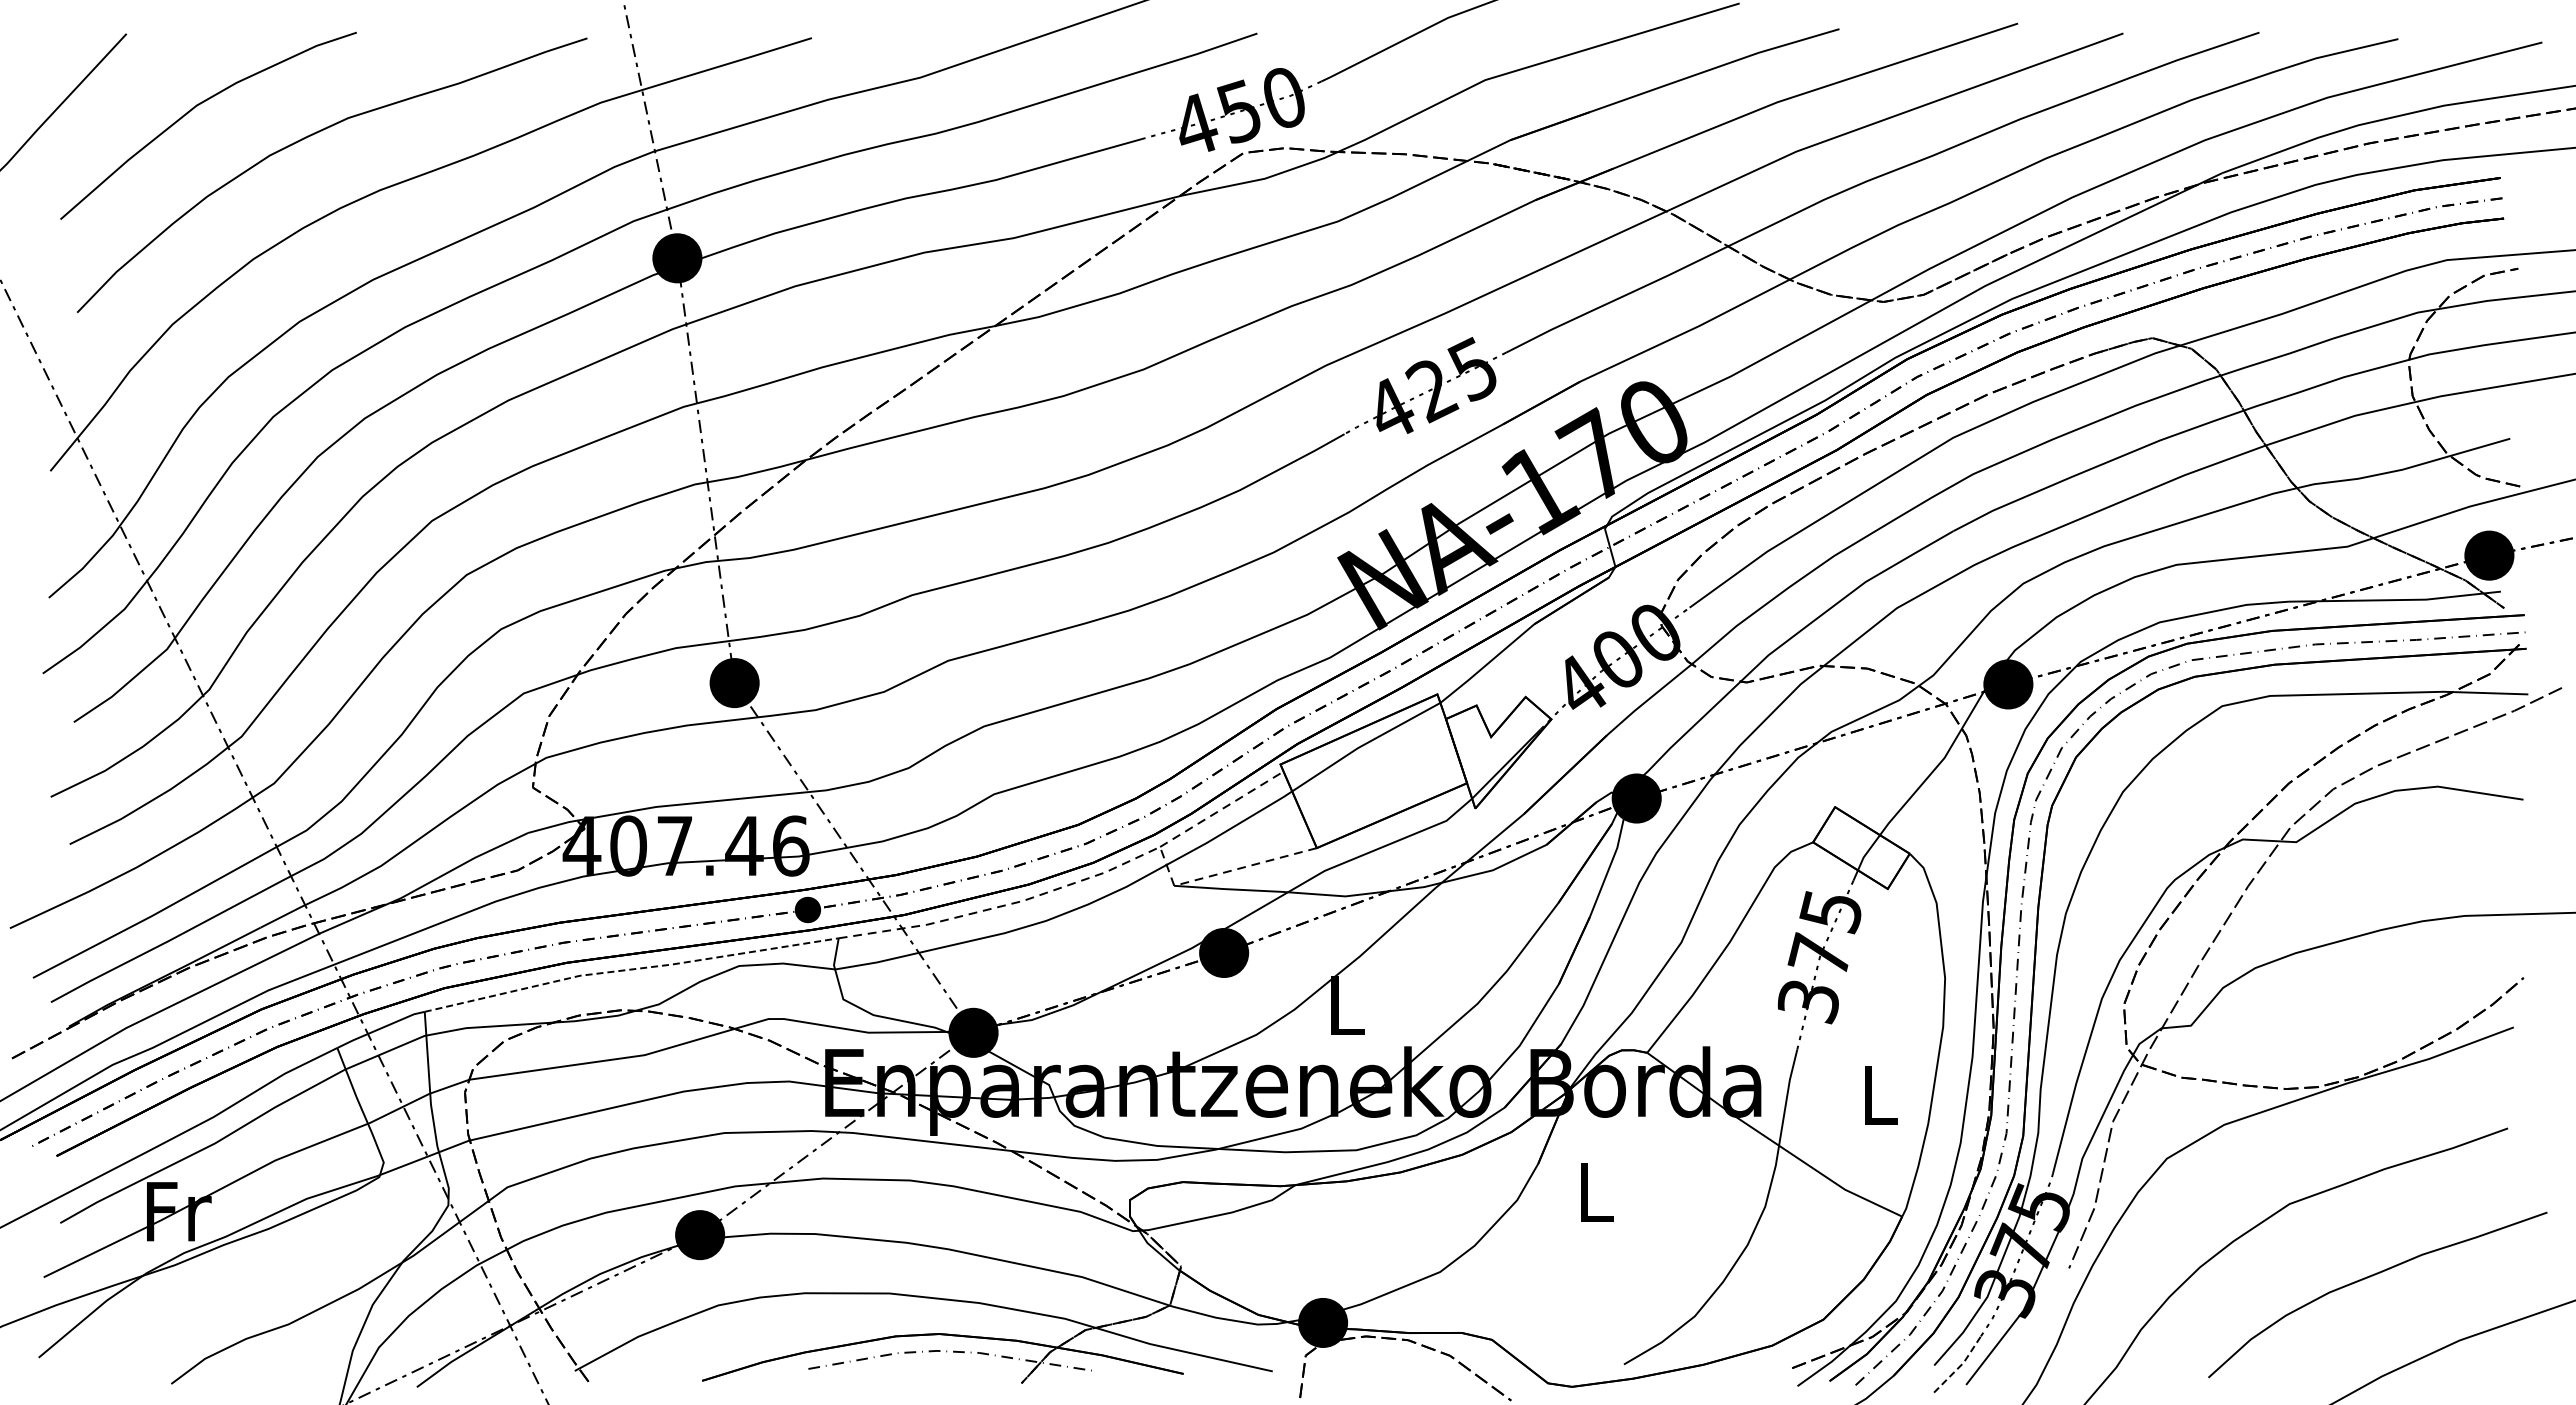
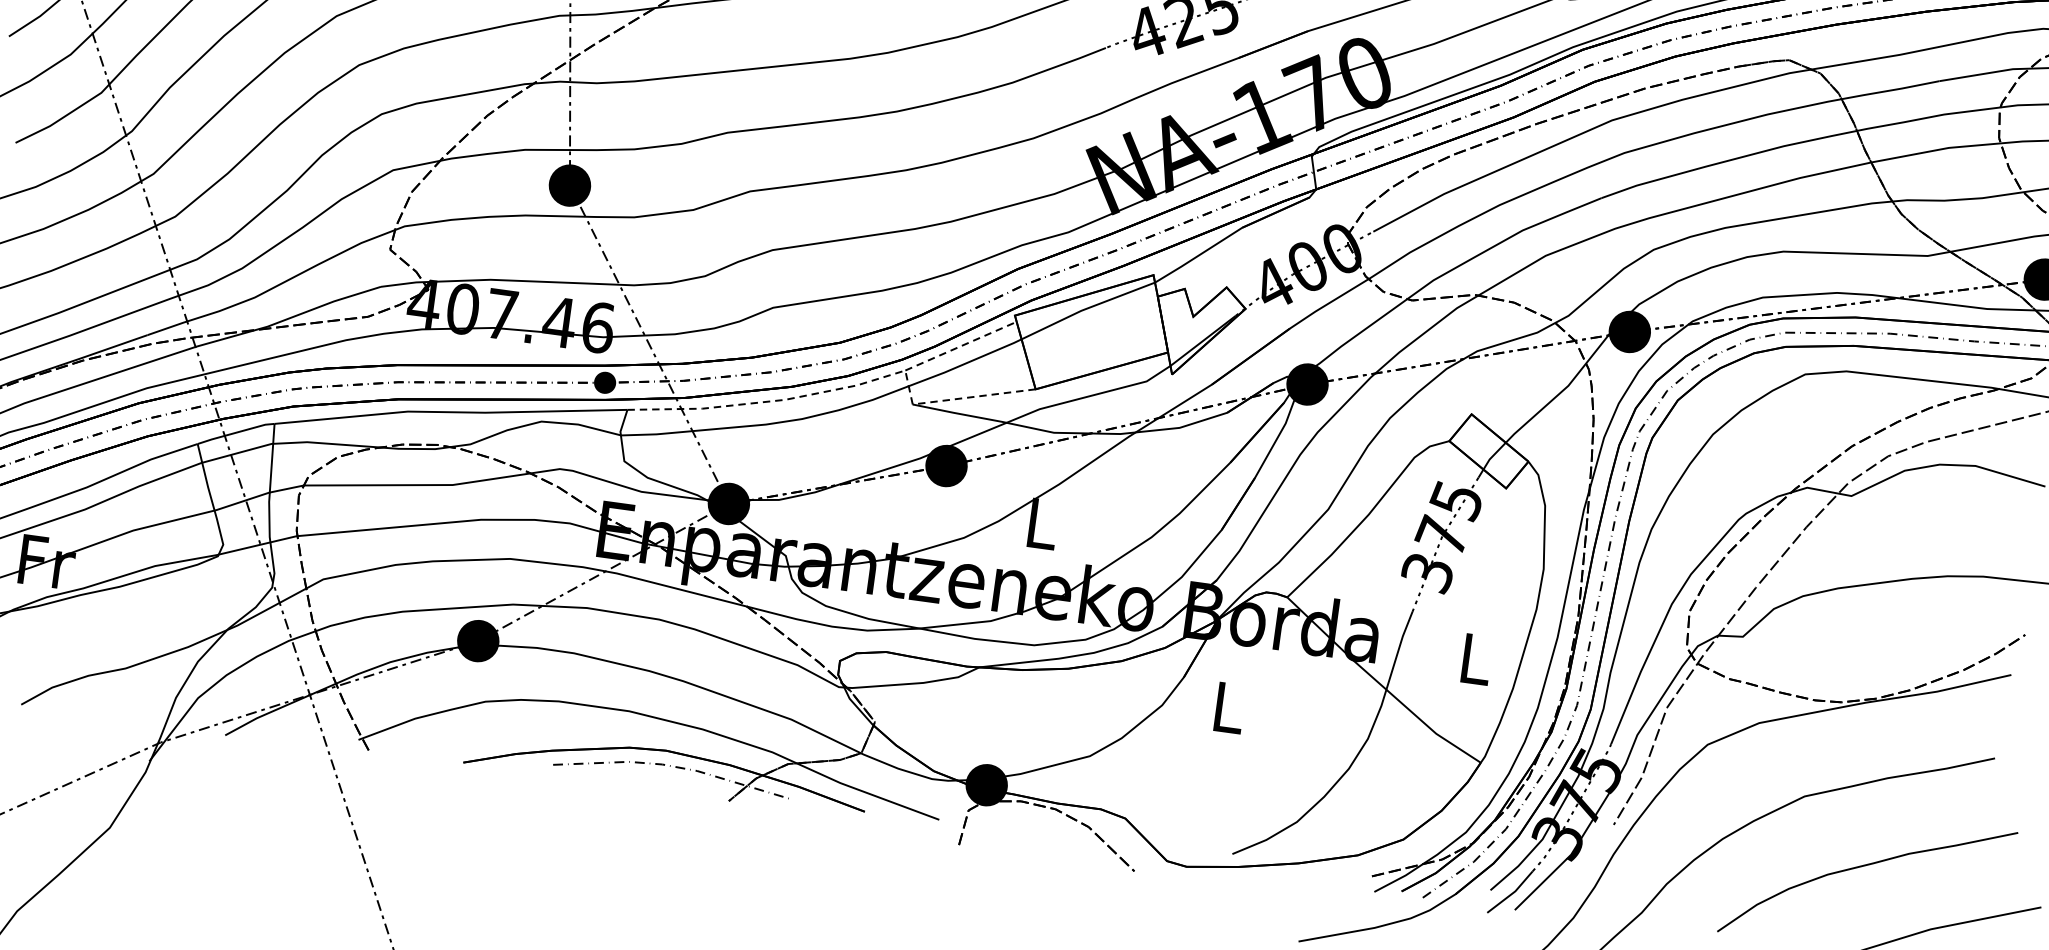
line: (631, 969) -> (451, 412), dashed -> solid
line: (1960, 1366) -> (1512, 894), dashed -> solid

